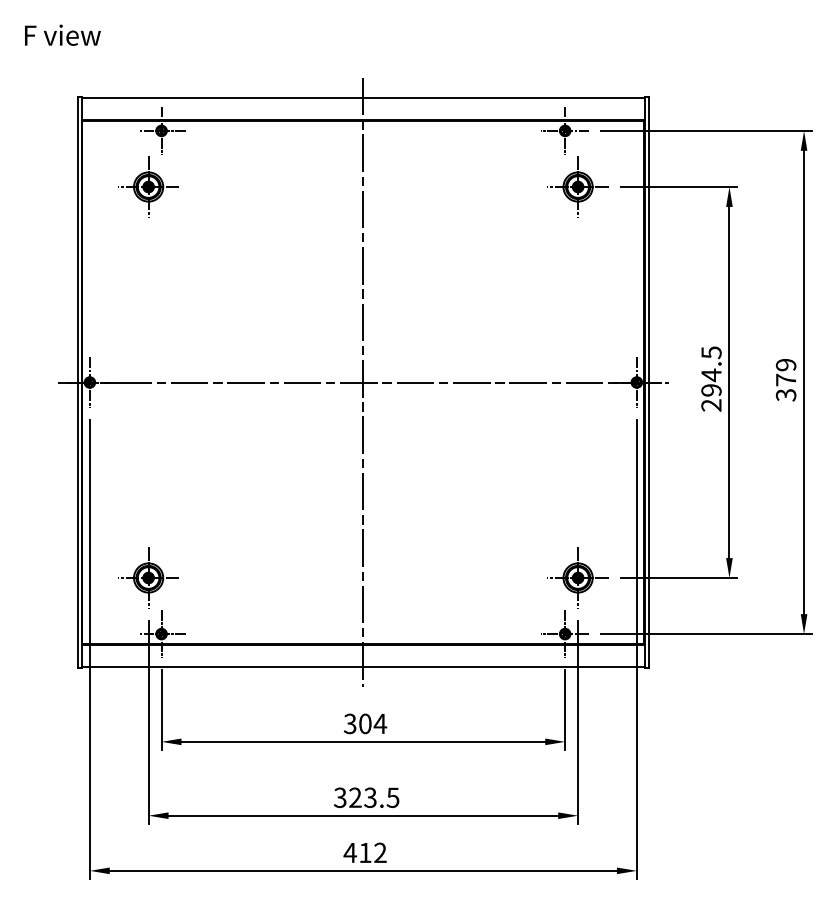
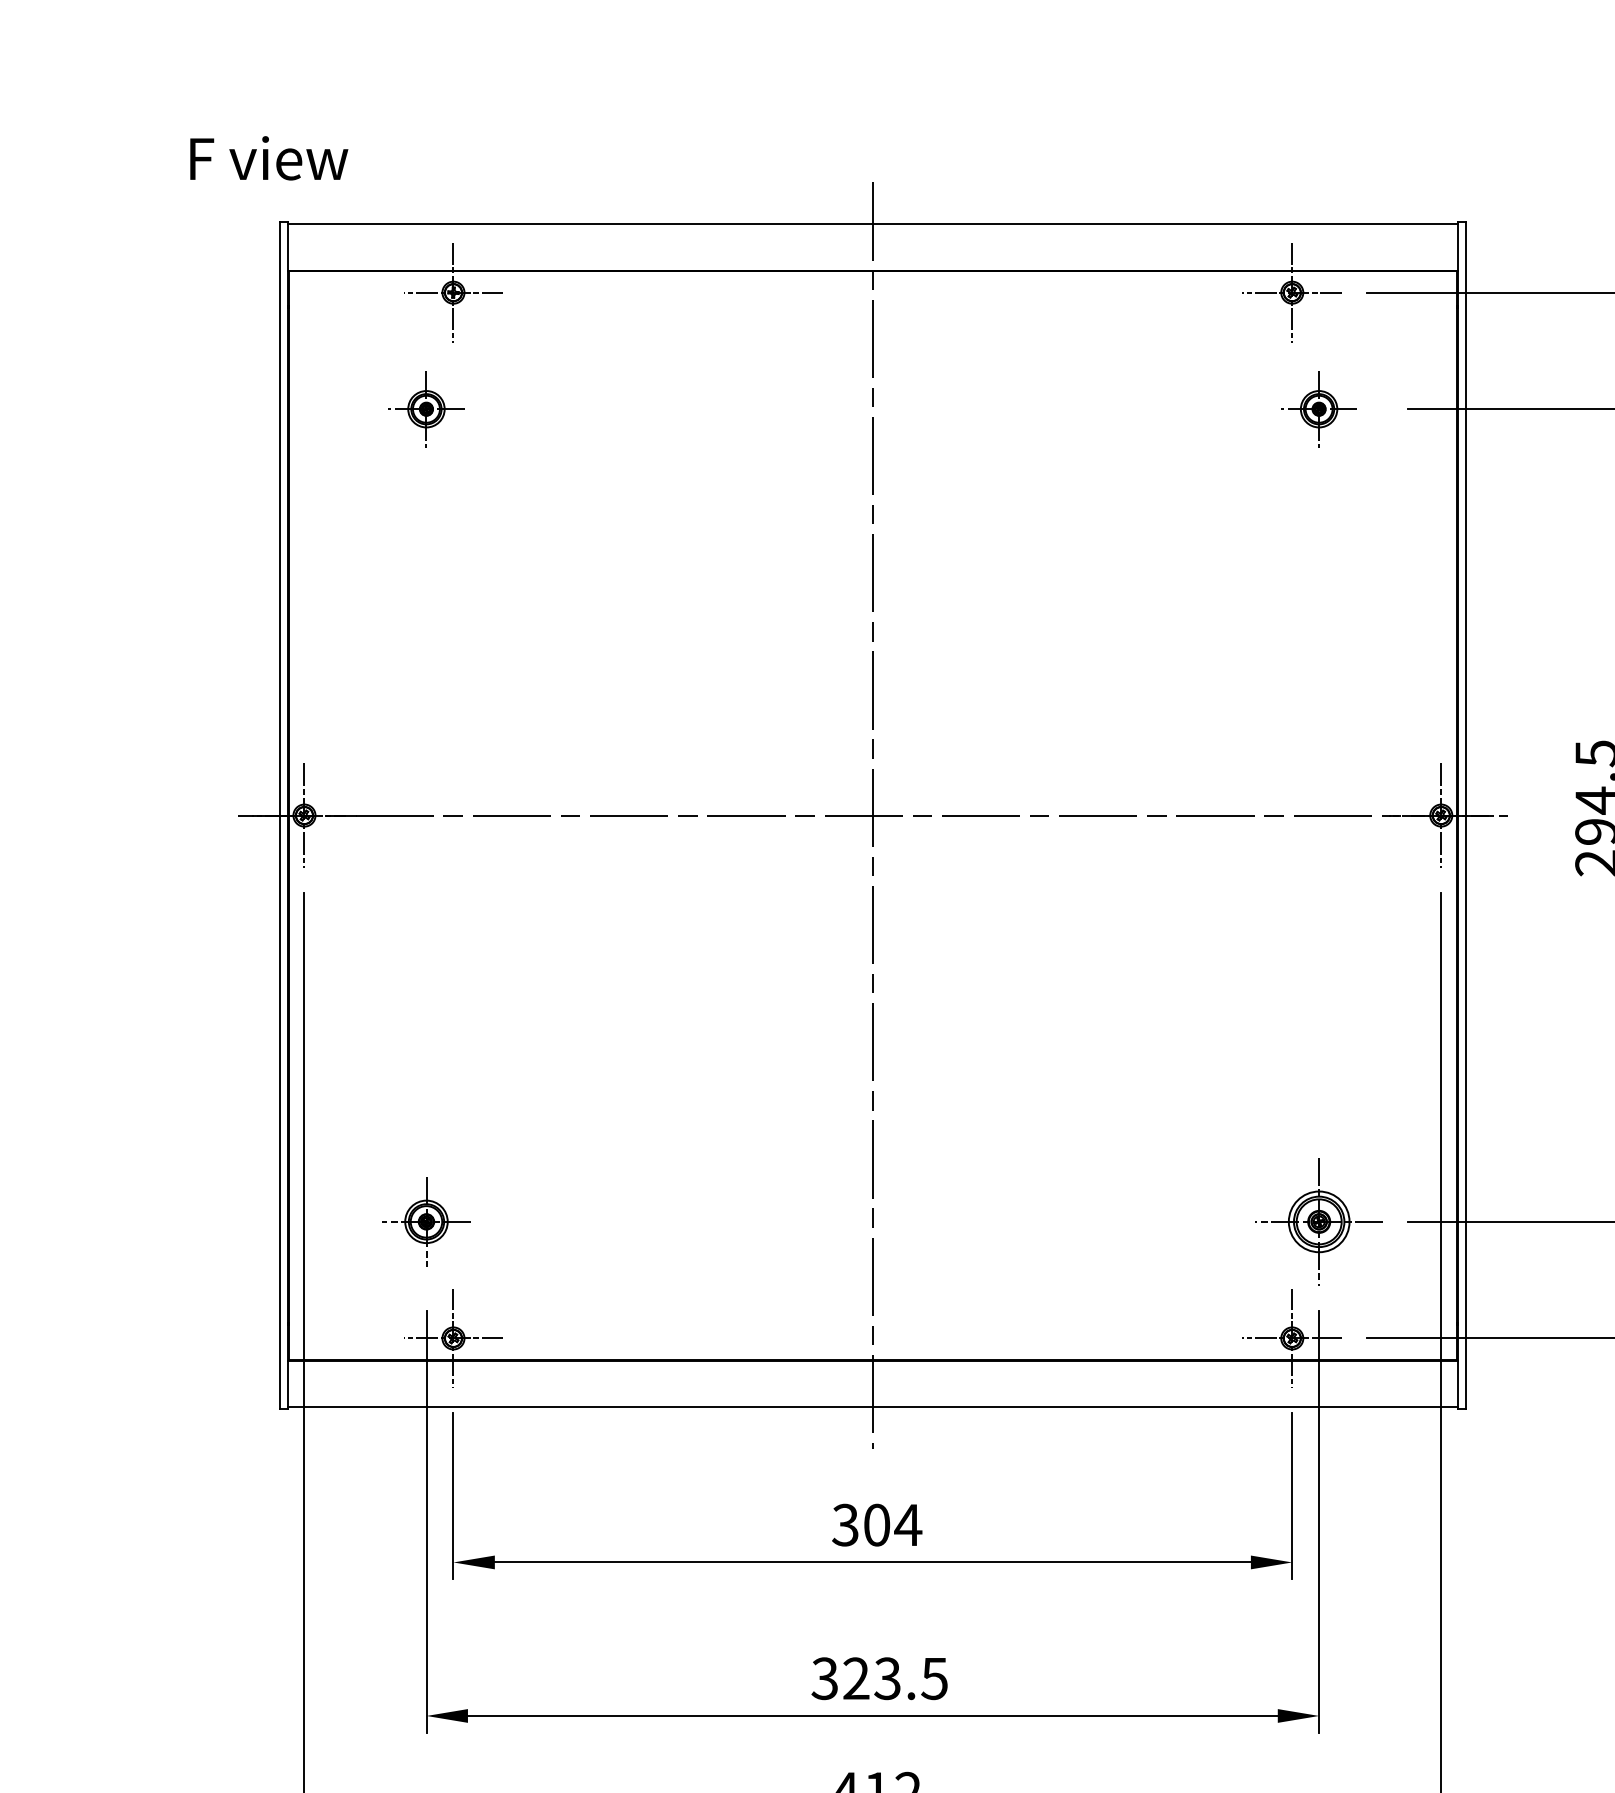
text: (62, 34) -> (268, 156), moved
part: (148, 186) -> (426, 408), size x0.6
part: (577, 186) -> (1317, 408), size x0.6
part: (148, 577) -> (426, 1220), size x0.7

